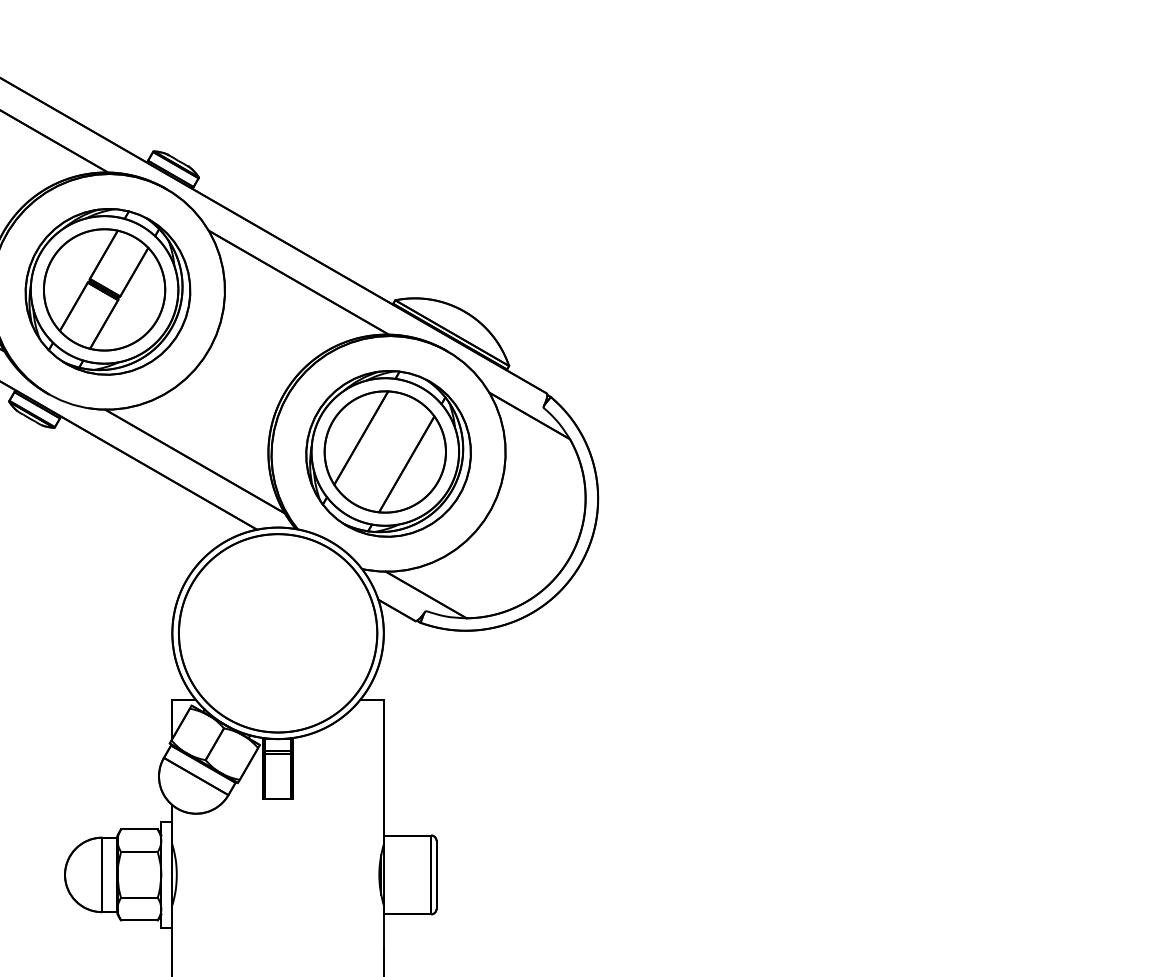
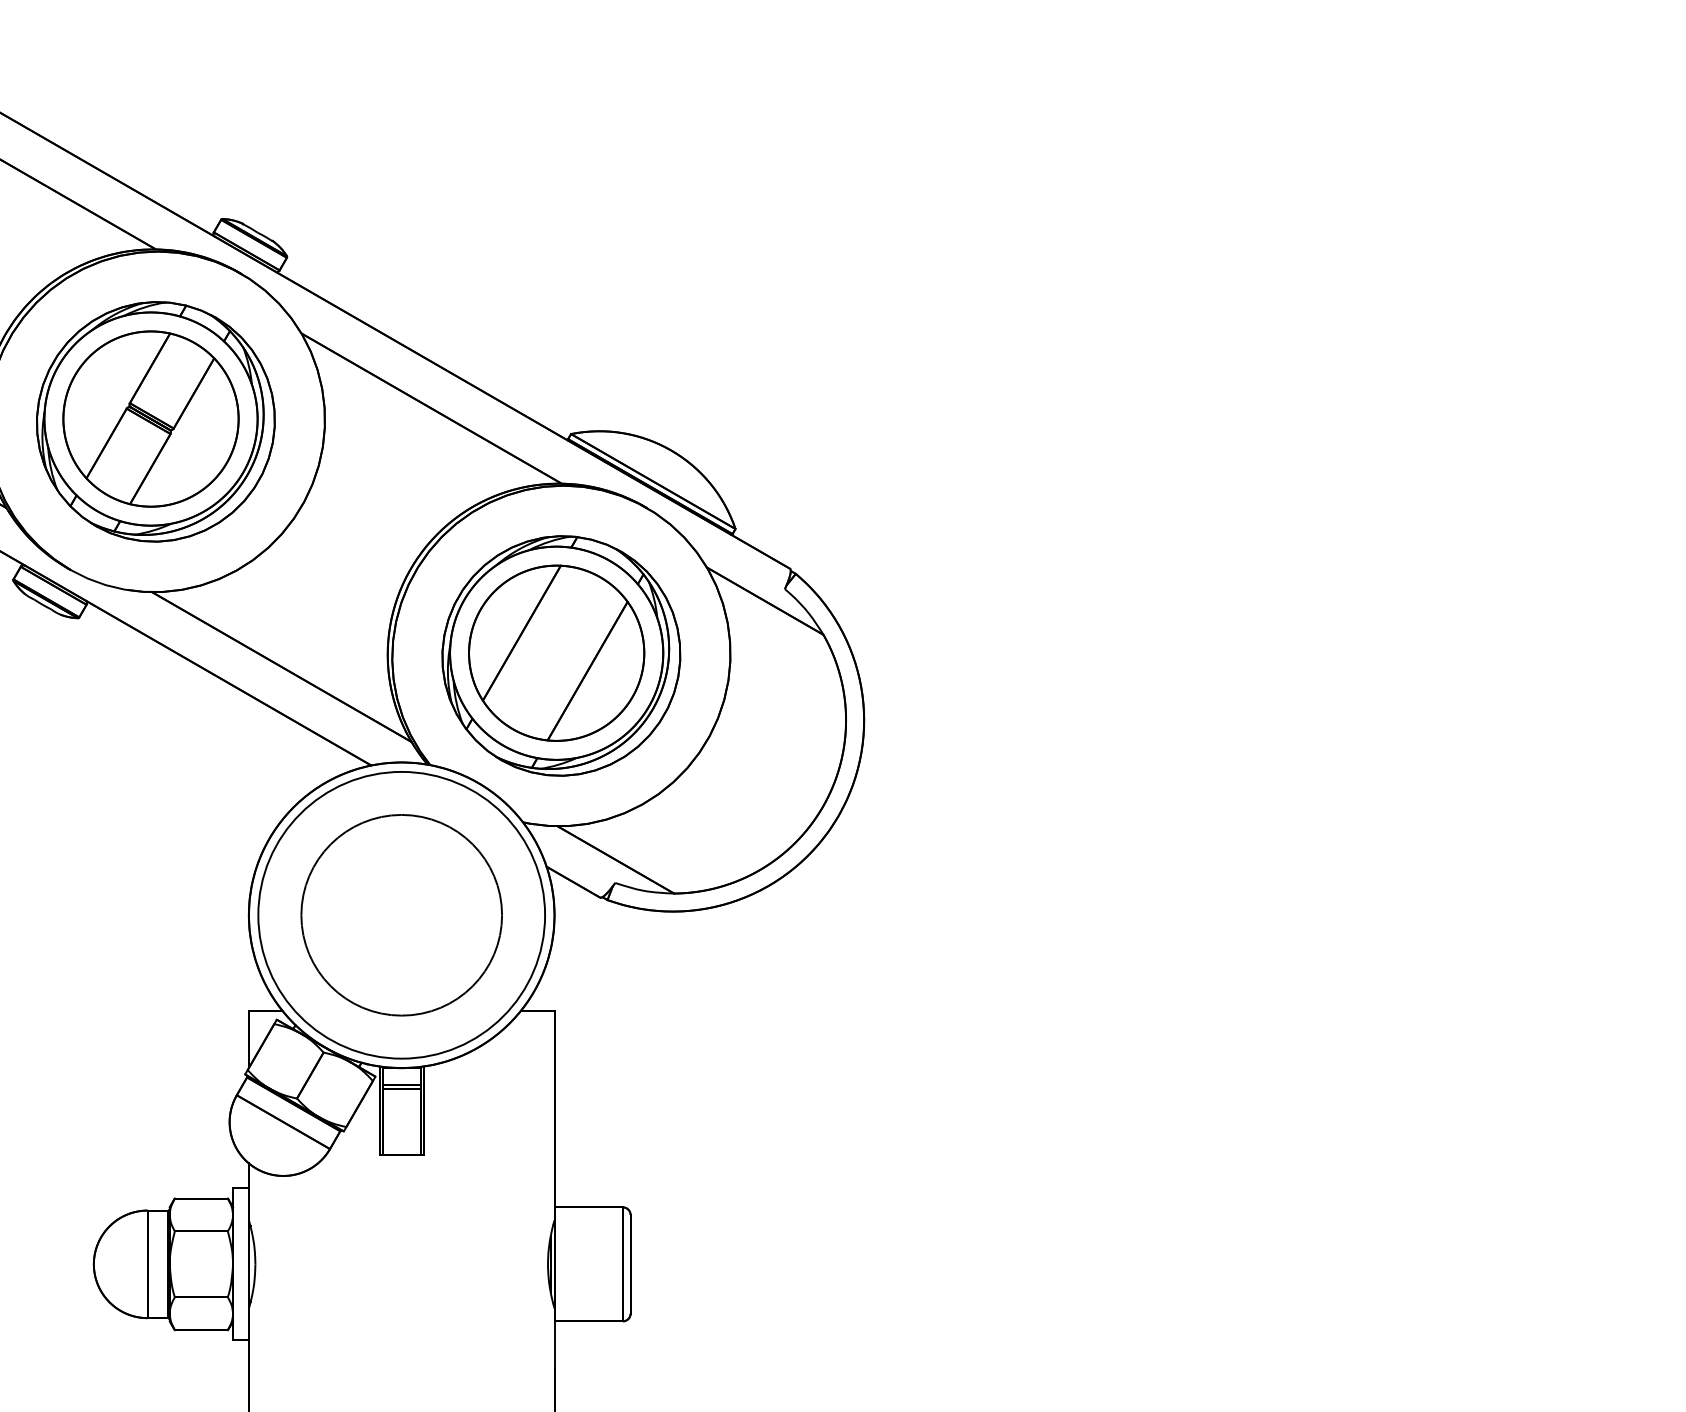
circle: (277, 633) -> (400, 915), size x0.7

